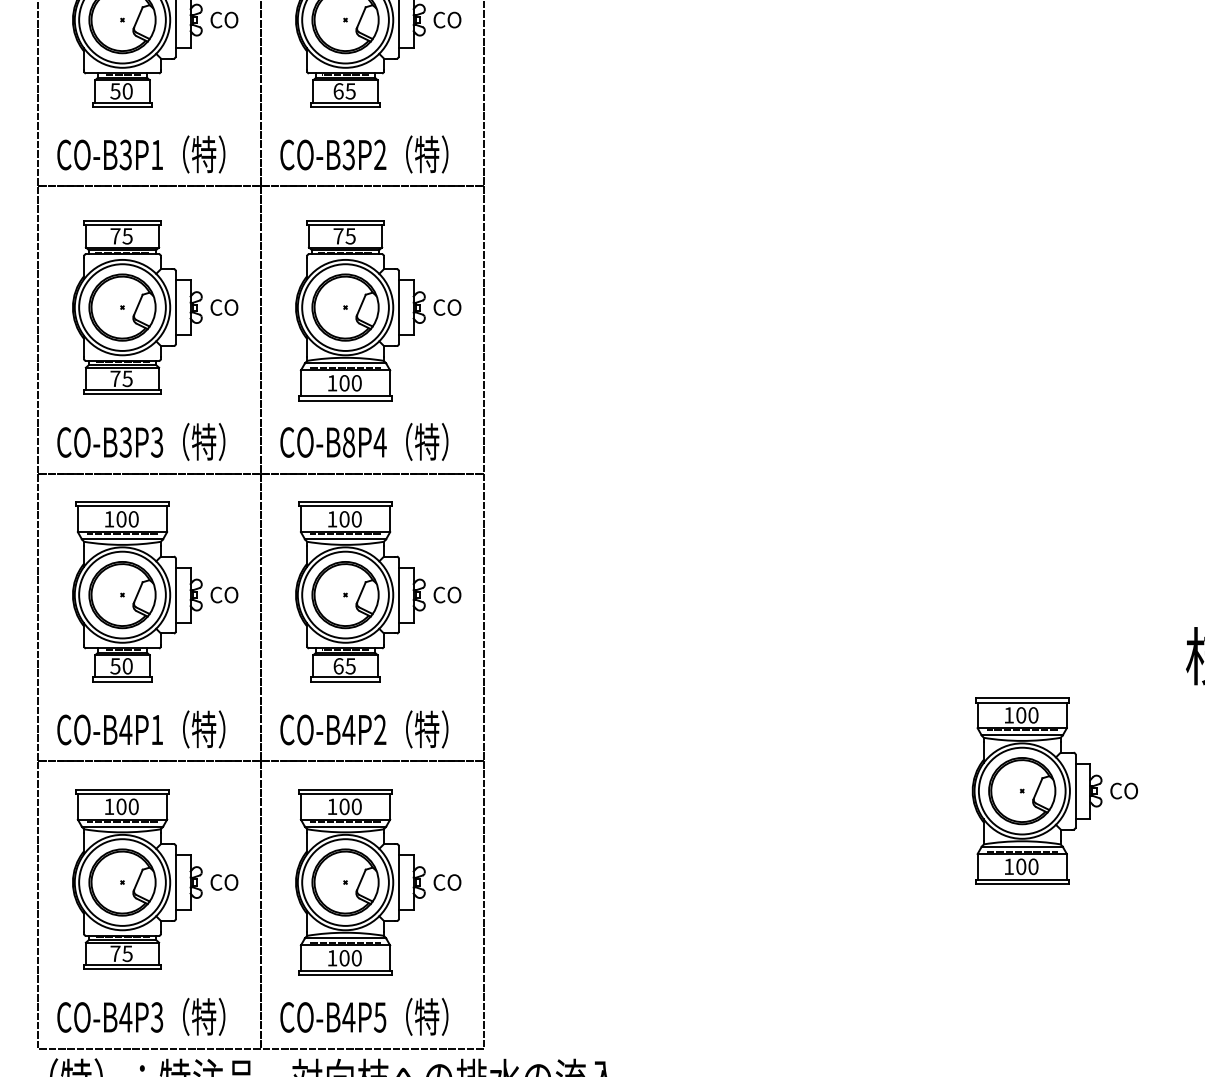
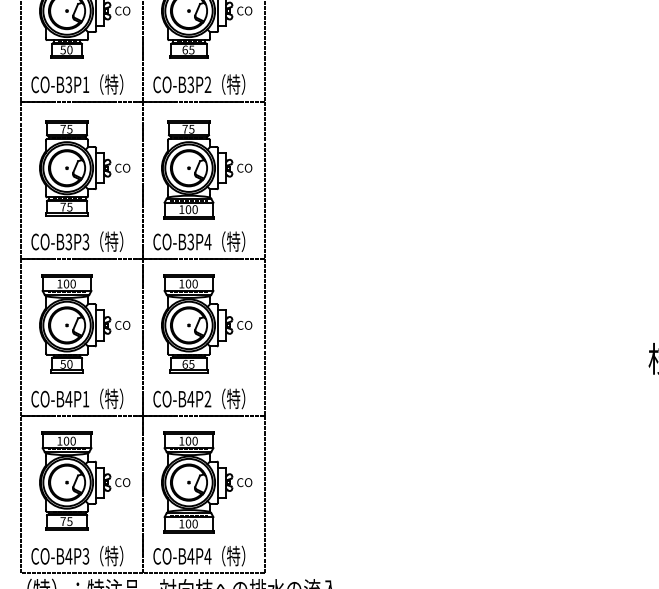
text: (348, 441) -> (190, 241), CO-B8P4 -> CO-B3P4
part: (1054, 790) -> (576, 432), removed
text: (379, 1017) -> (207, 556), CO-B4P5 -> CO-B4P4

